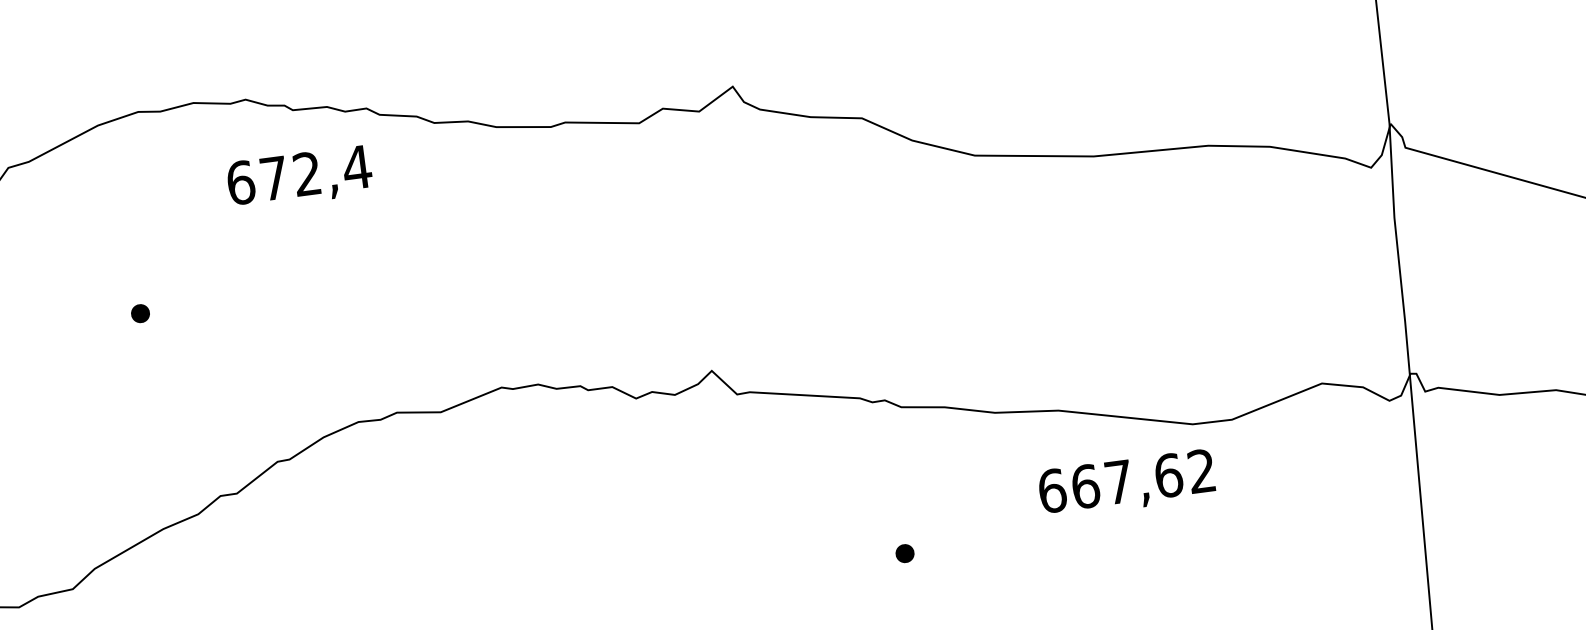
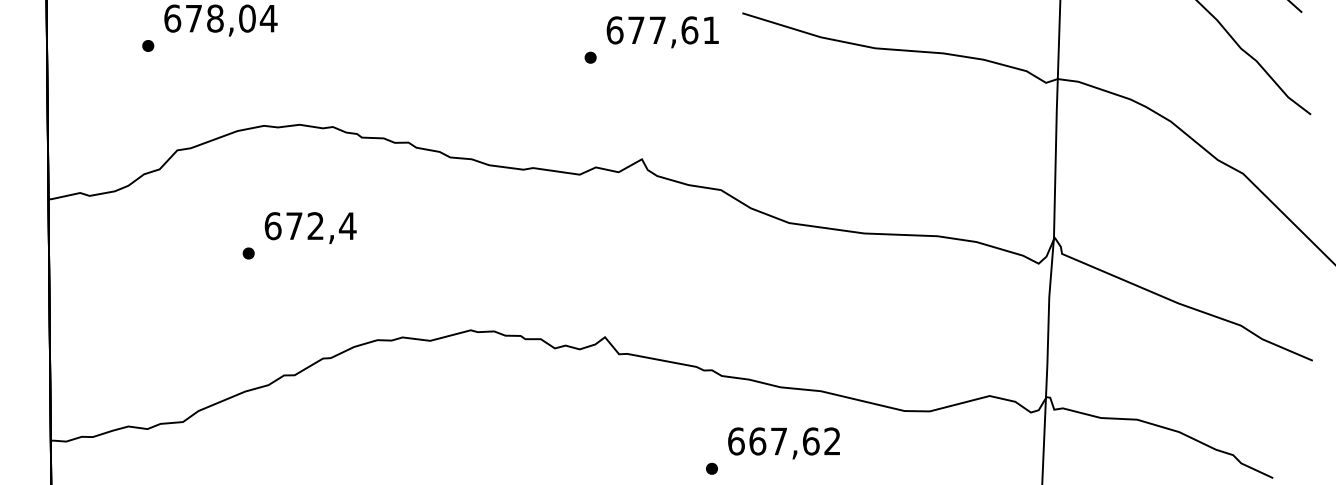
text: (299, 178) -> (310, 228), moved
text: (1126, 484) -> (783, 443), moved

